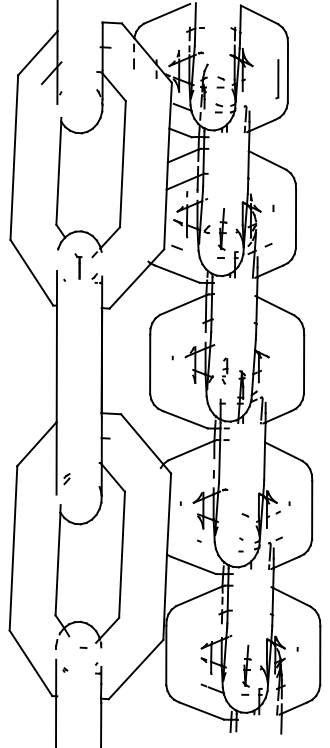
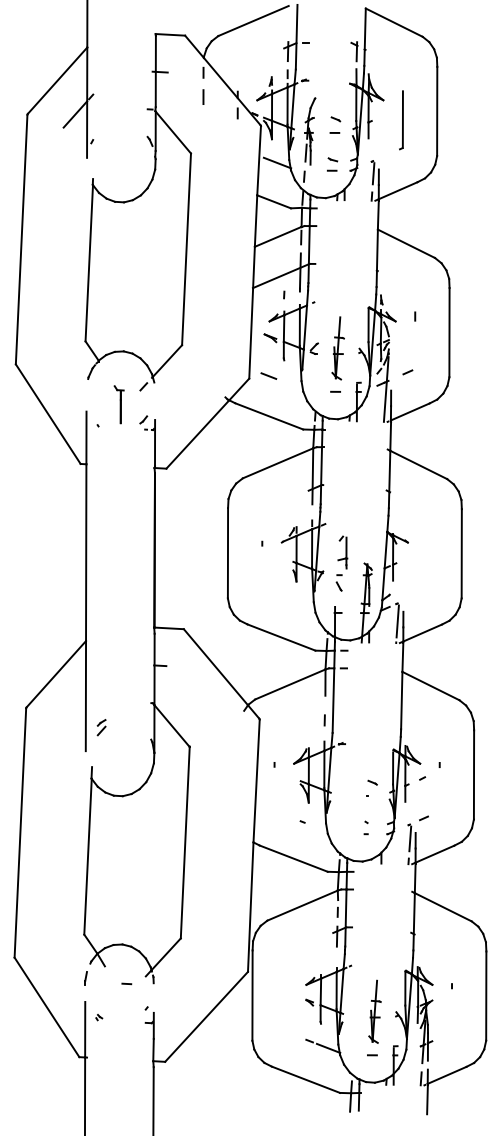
line: (277, 79) -> (401, 120), moved
part: (224, 370) -> (340, 562), size x1.43
part: (241, 545) -> (366, 828), size x0.62

